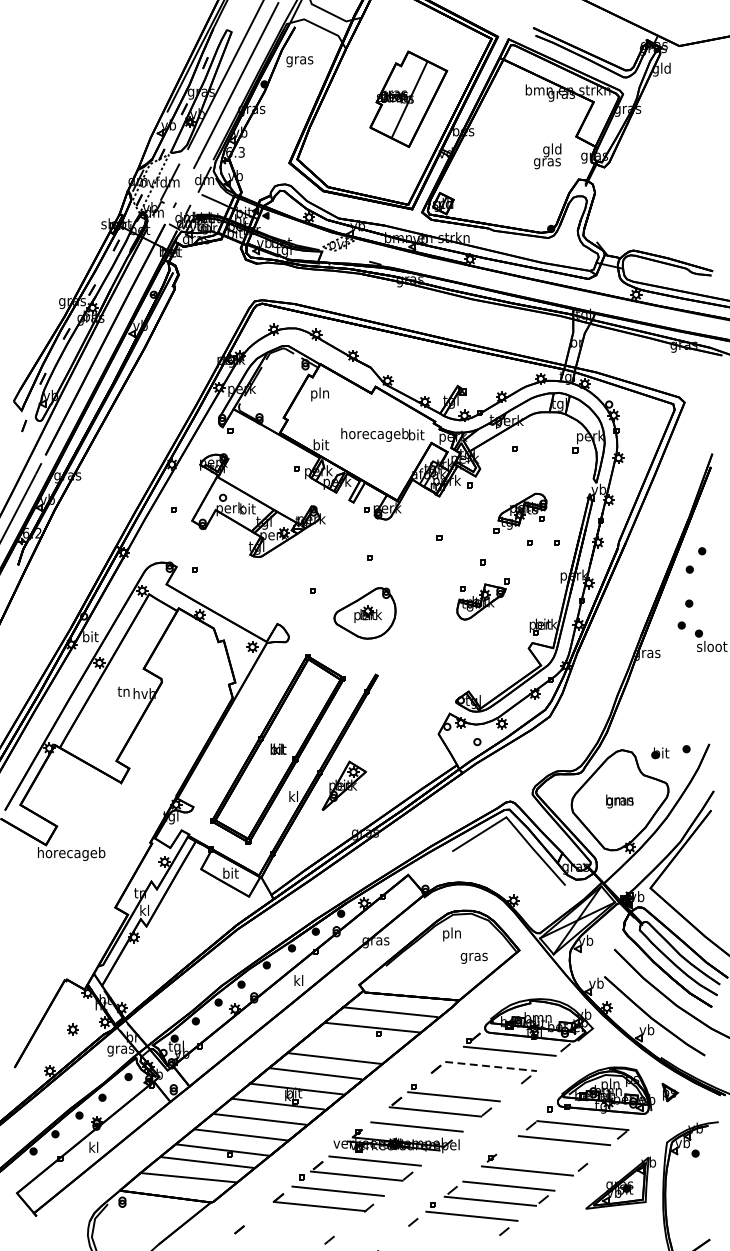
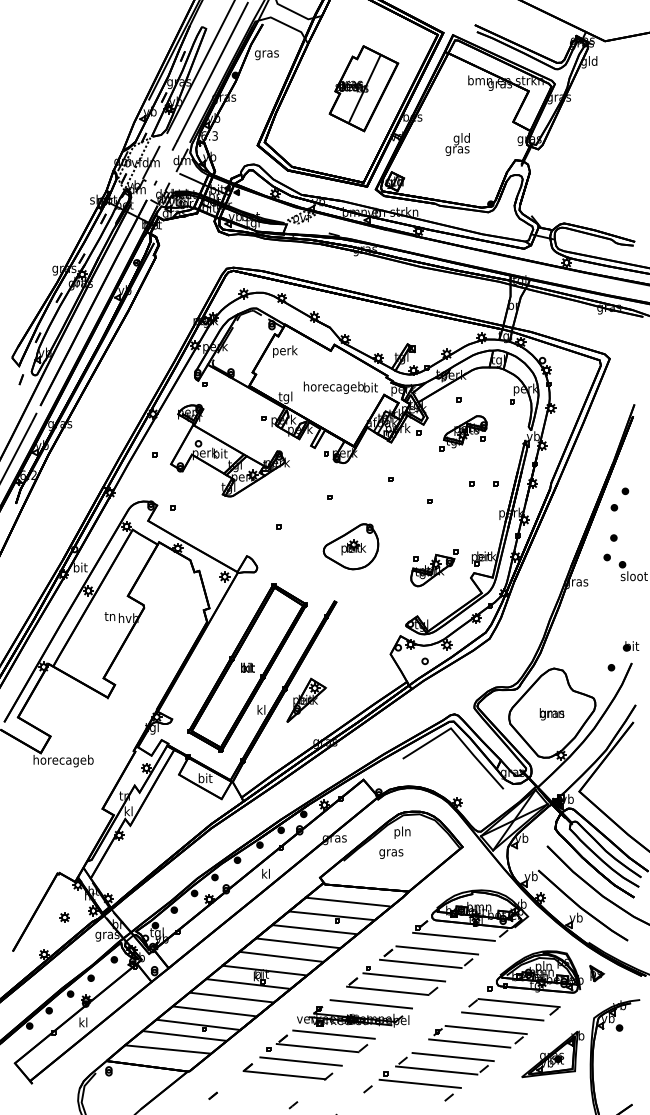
text: (547, 156) -> (457, 144), moved
text: (320, 394) -> (285, 351), pln -> perk
text: (320, 445) -> (285, 397), bit -> tgl
part: (520, 513) -> (463, 433), moved
part: (483, 599) -> (434, 568), moved
part: (364, 613) -> (350, 546), moved
part: (659, 753) -> (630, 646), moved
text: (474, 957) -> (391, 853), moved
line: (352, 1043) -> (313, 929), added
line: (491, 1066) -> (437, 950), dashed -> solid
line: (472, 1081) -> (420, 963), added
line: (545, 1155) -> (485, 1029), added

